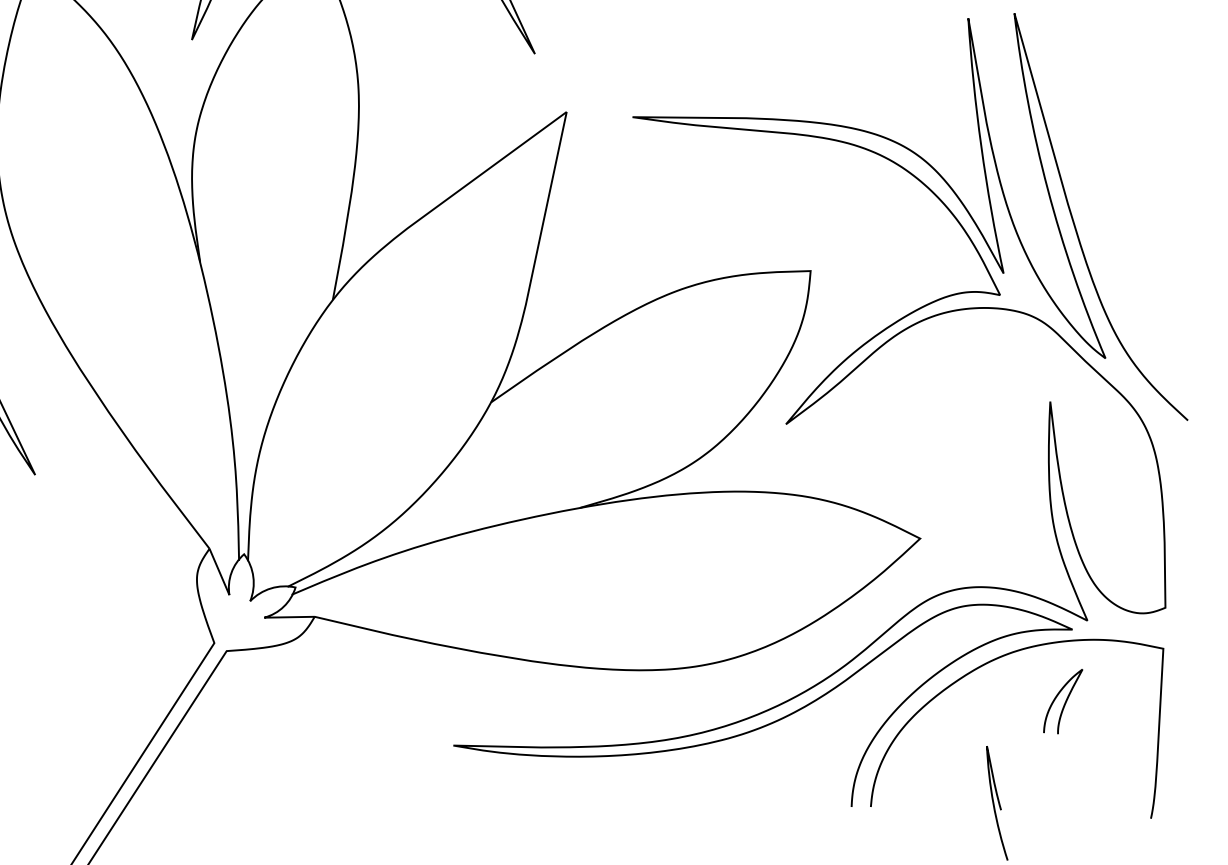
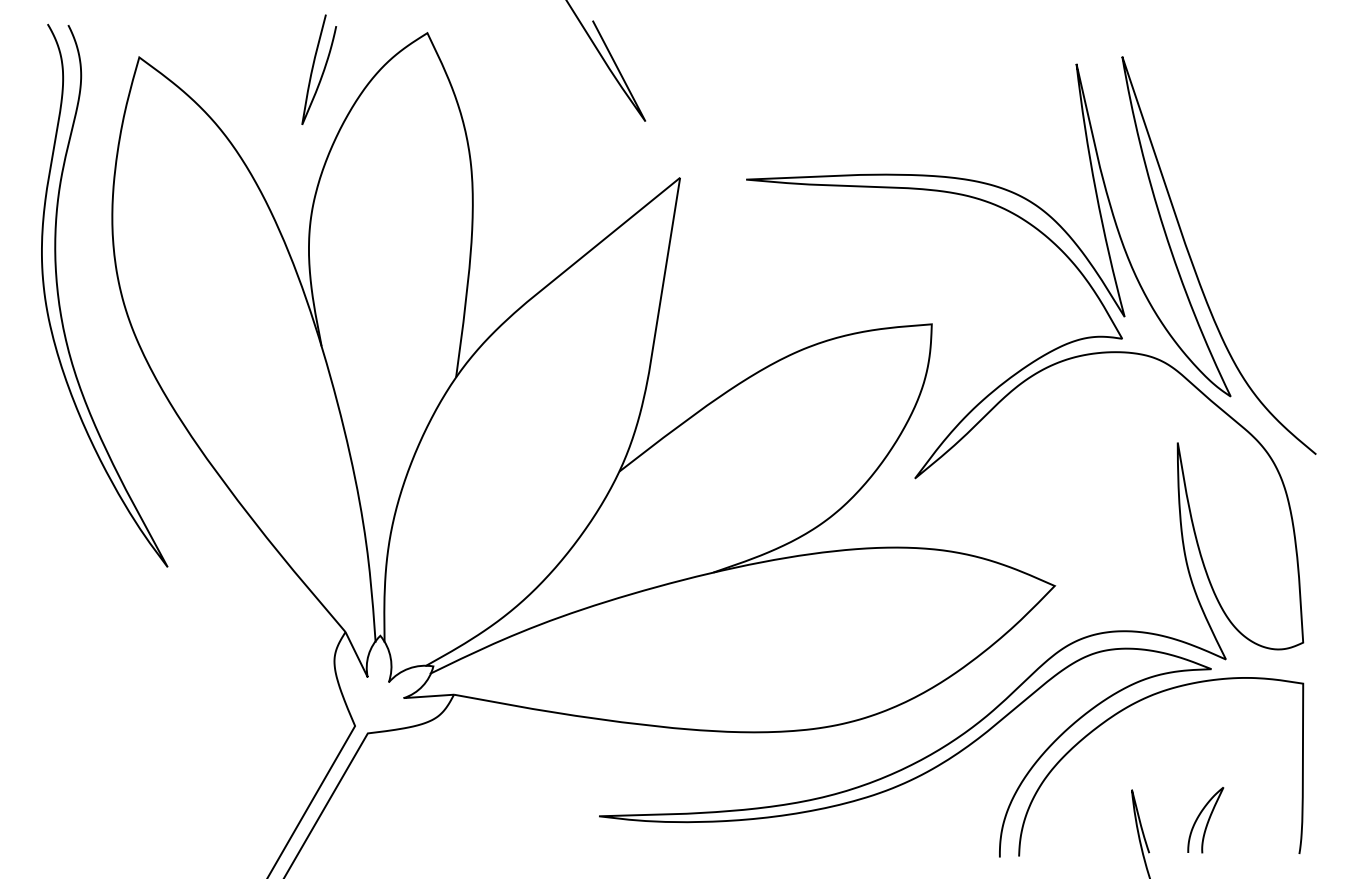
curve: (1064, 701) -> (1207, 820), moved

